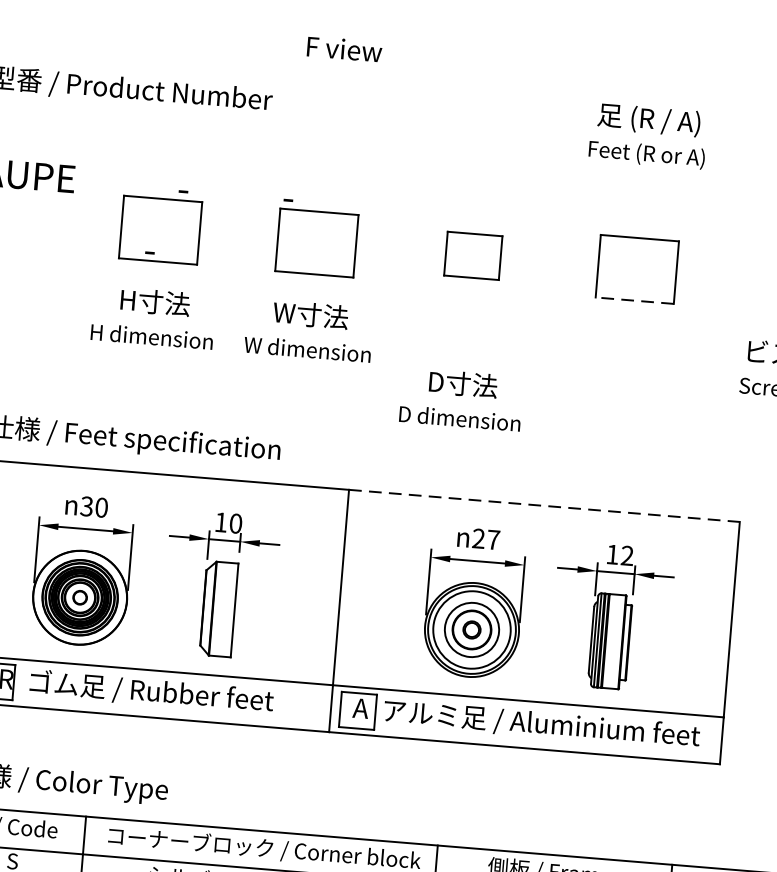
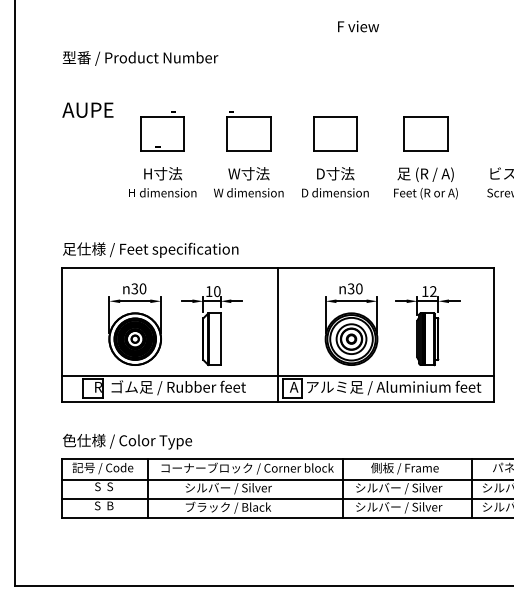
text: (344, 49) -> (358, 26), moved
text: (647, 136) -> (425, 183), moved
part: (473, 254) -> (335, 133), size x1.43
line: (633, 300) -> (425, 151), dashed -> solid
text: (461, 399) -> (335, 182), moved
line: (544, 505) -> (385, 267), dashed -> solid
text: (484, 538) -> (354, 288), 27 -> 30

